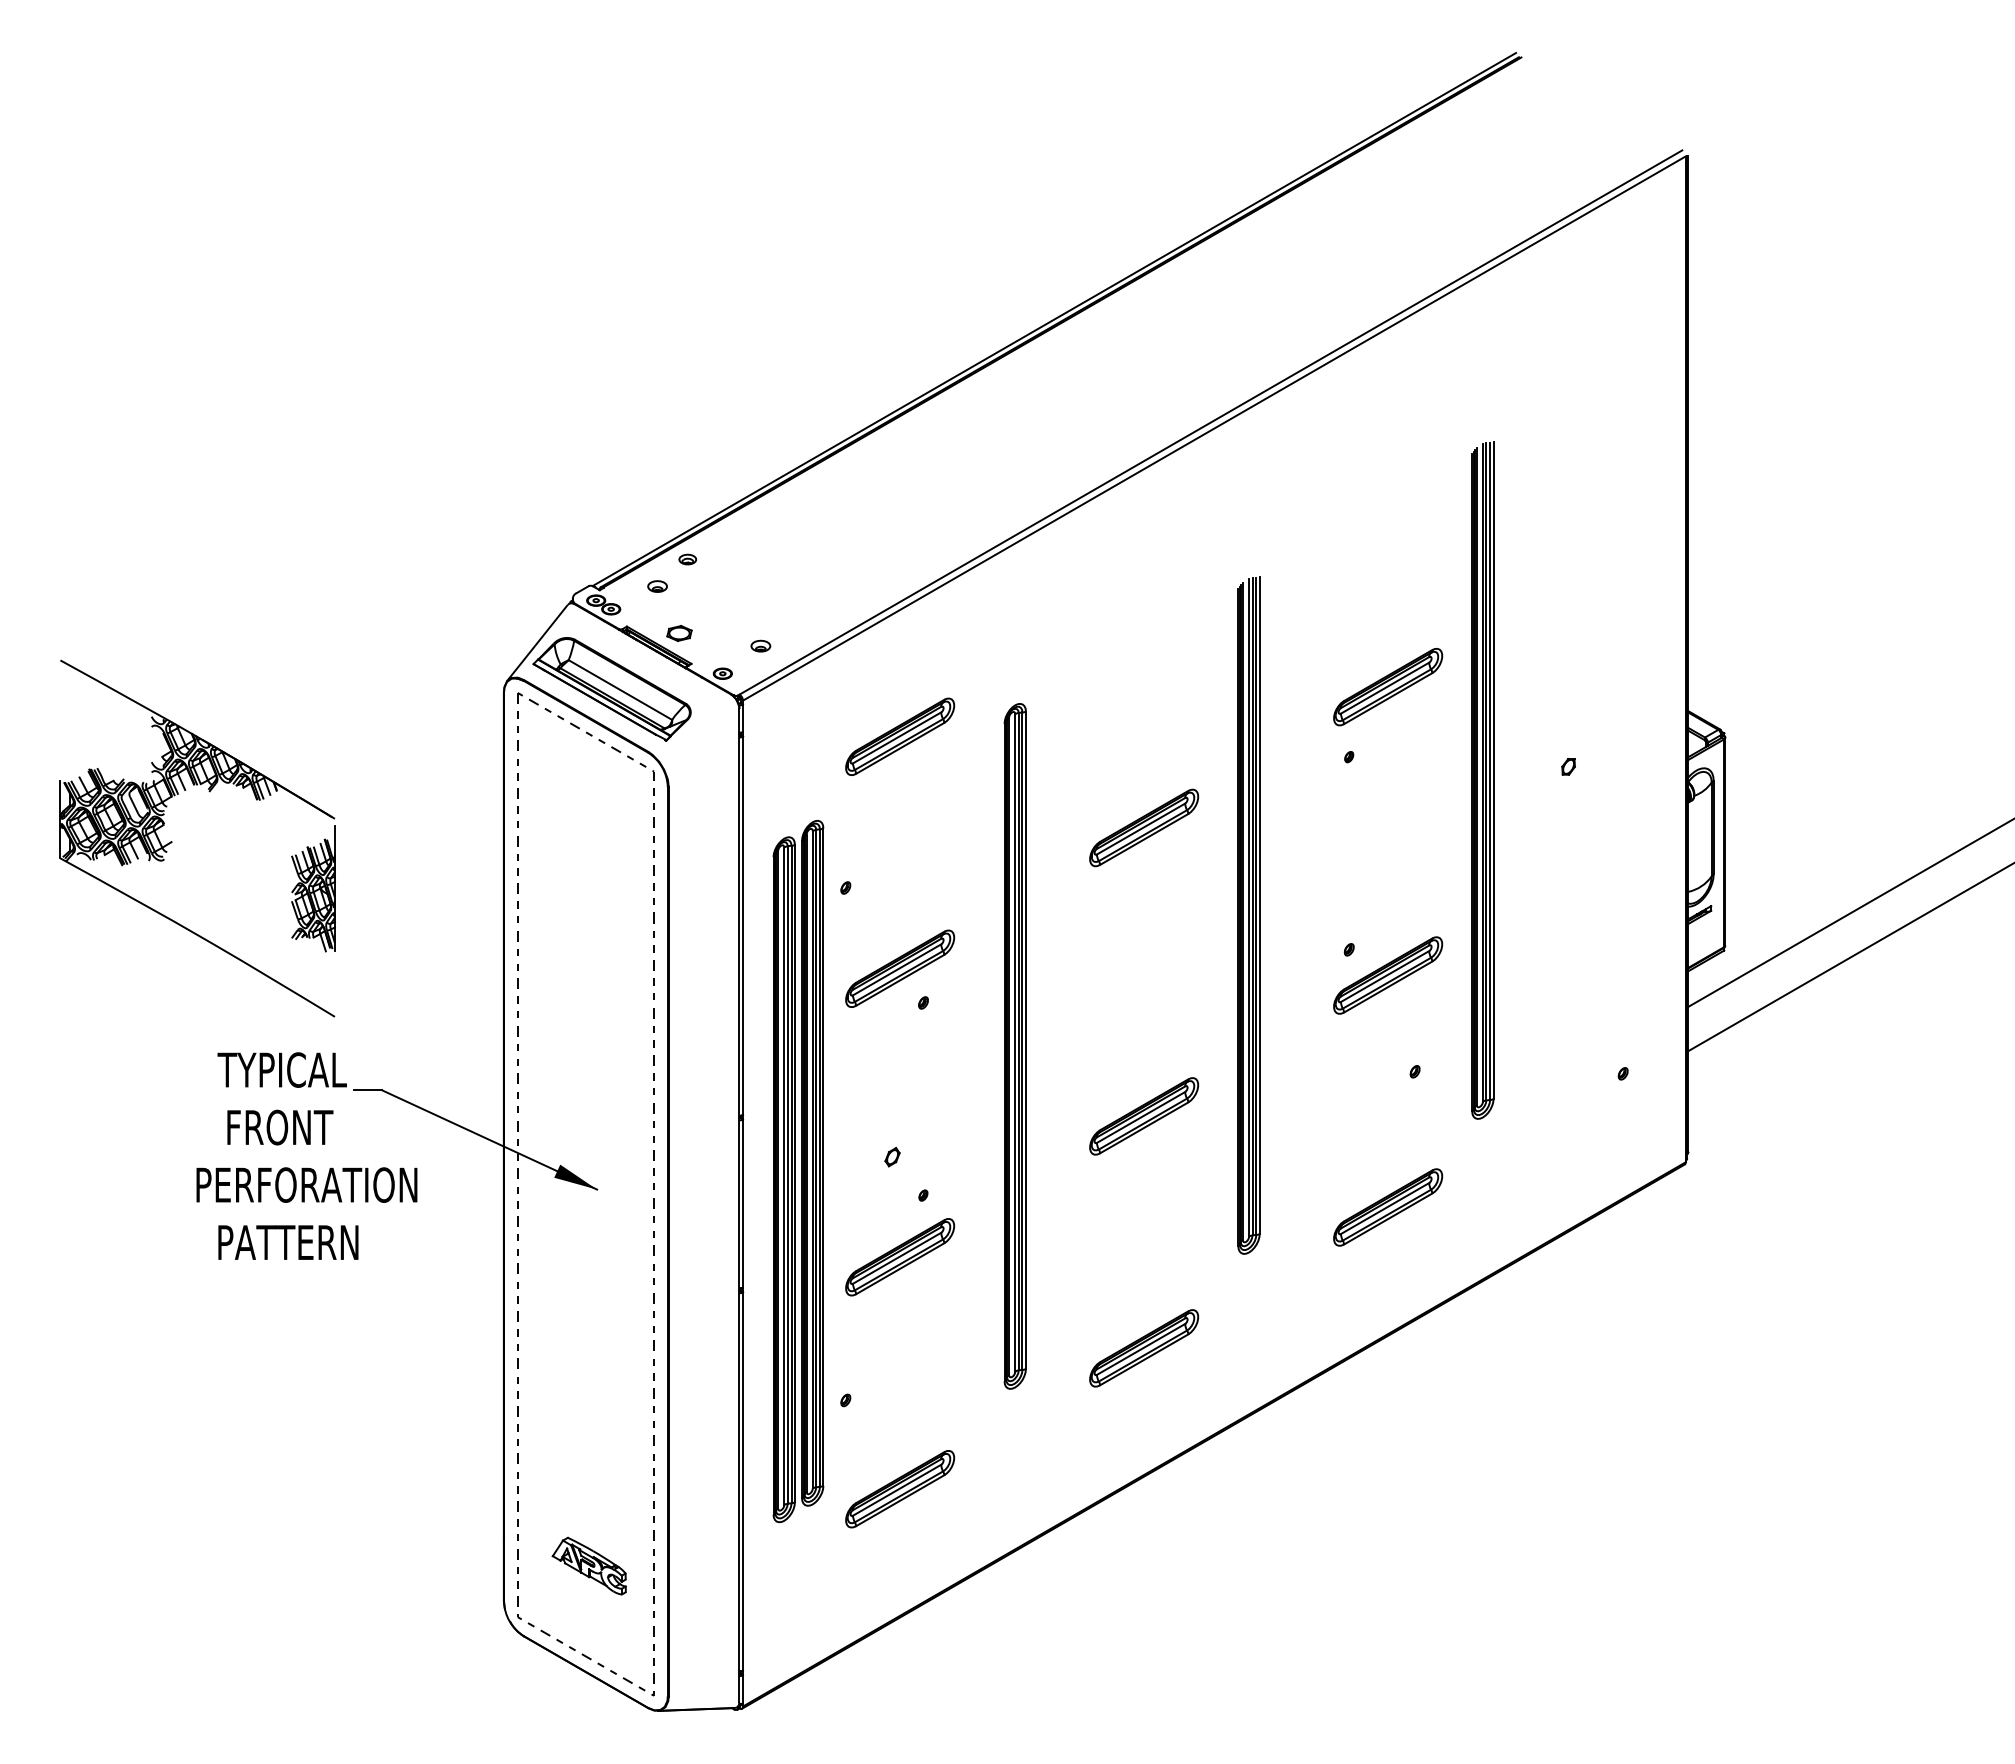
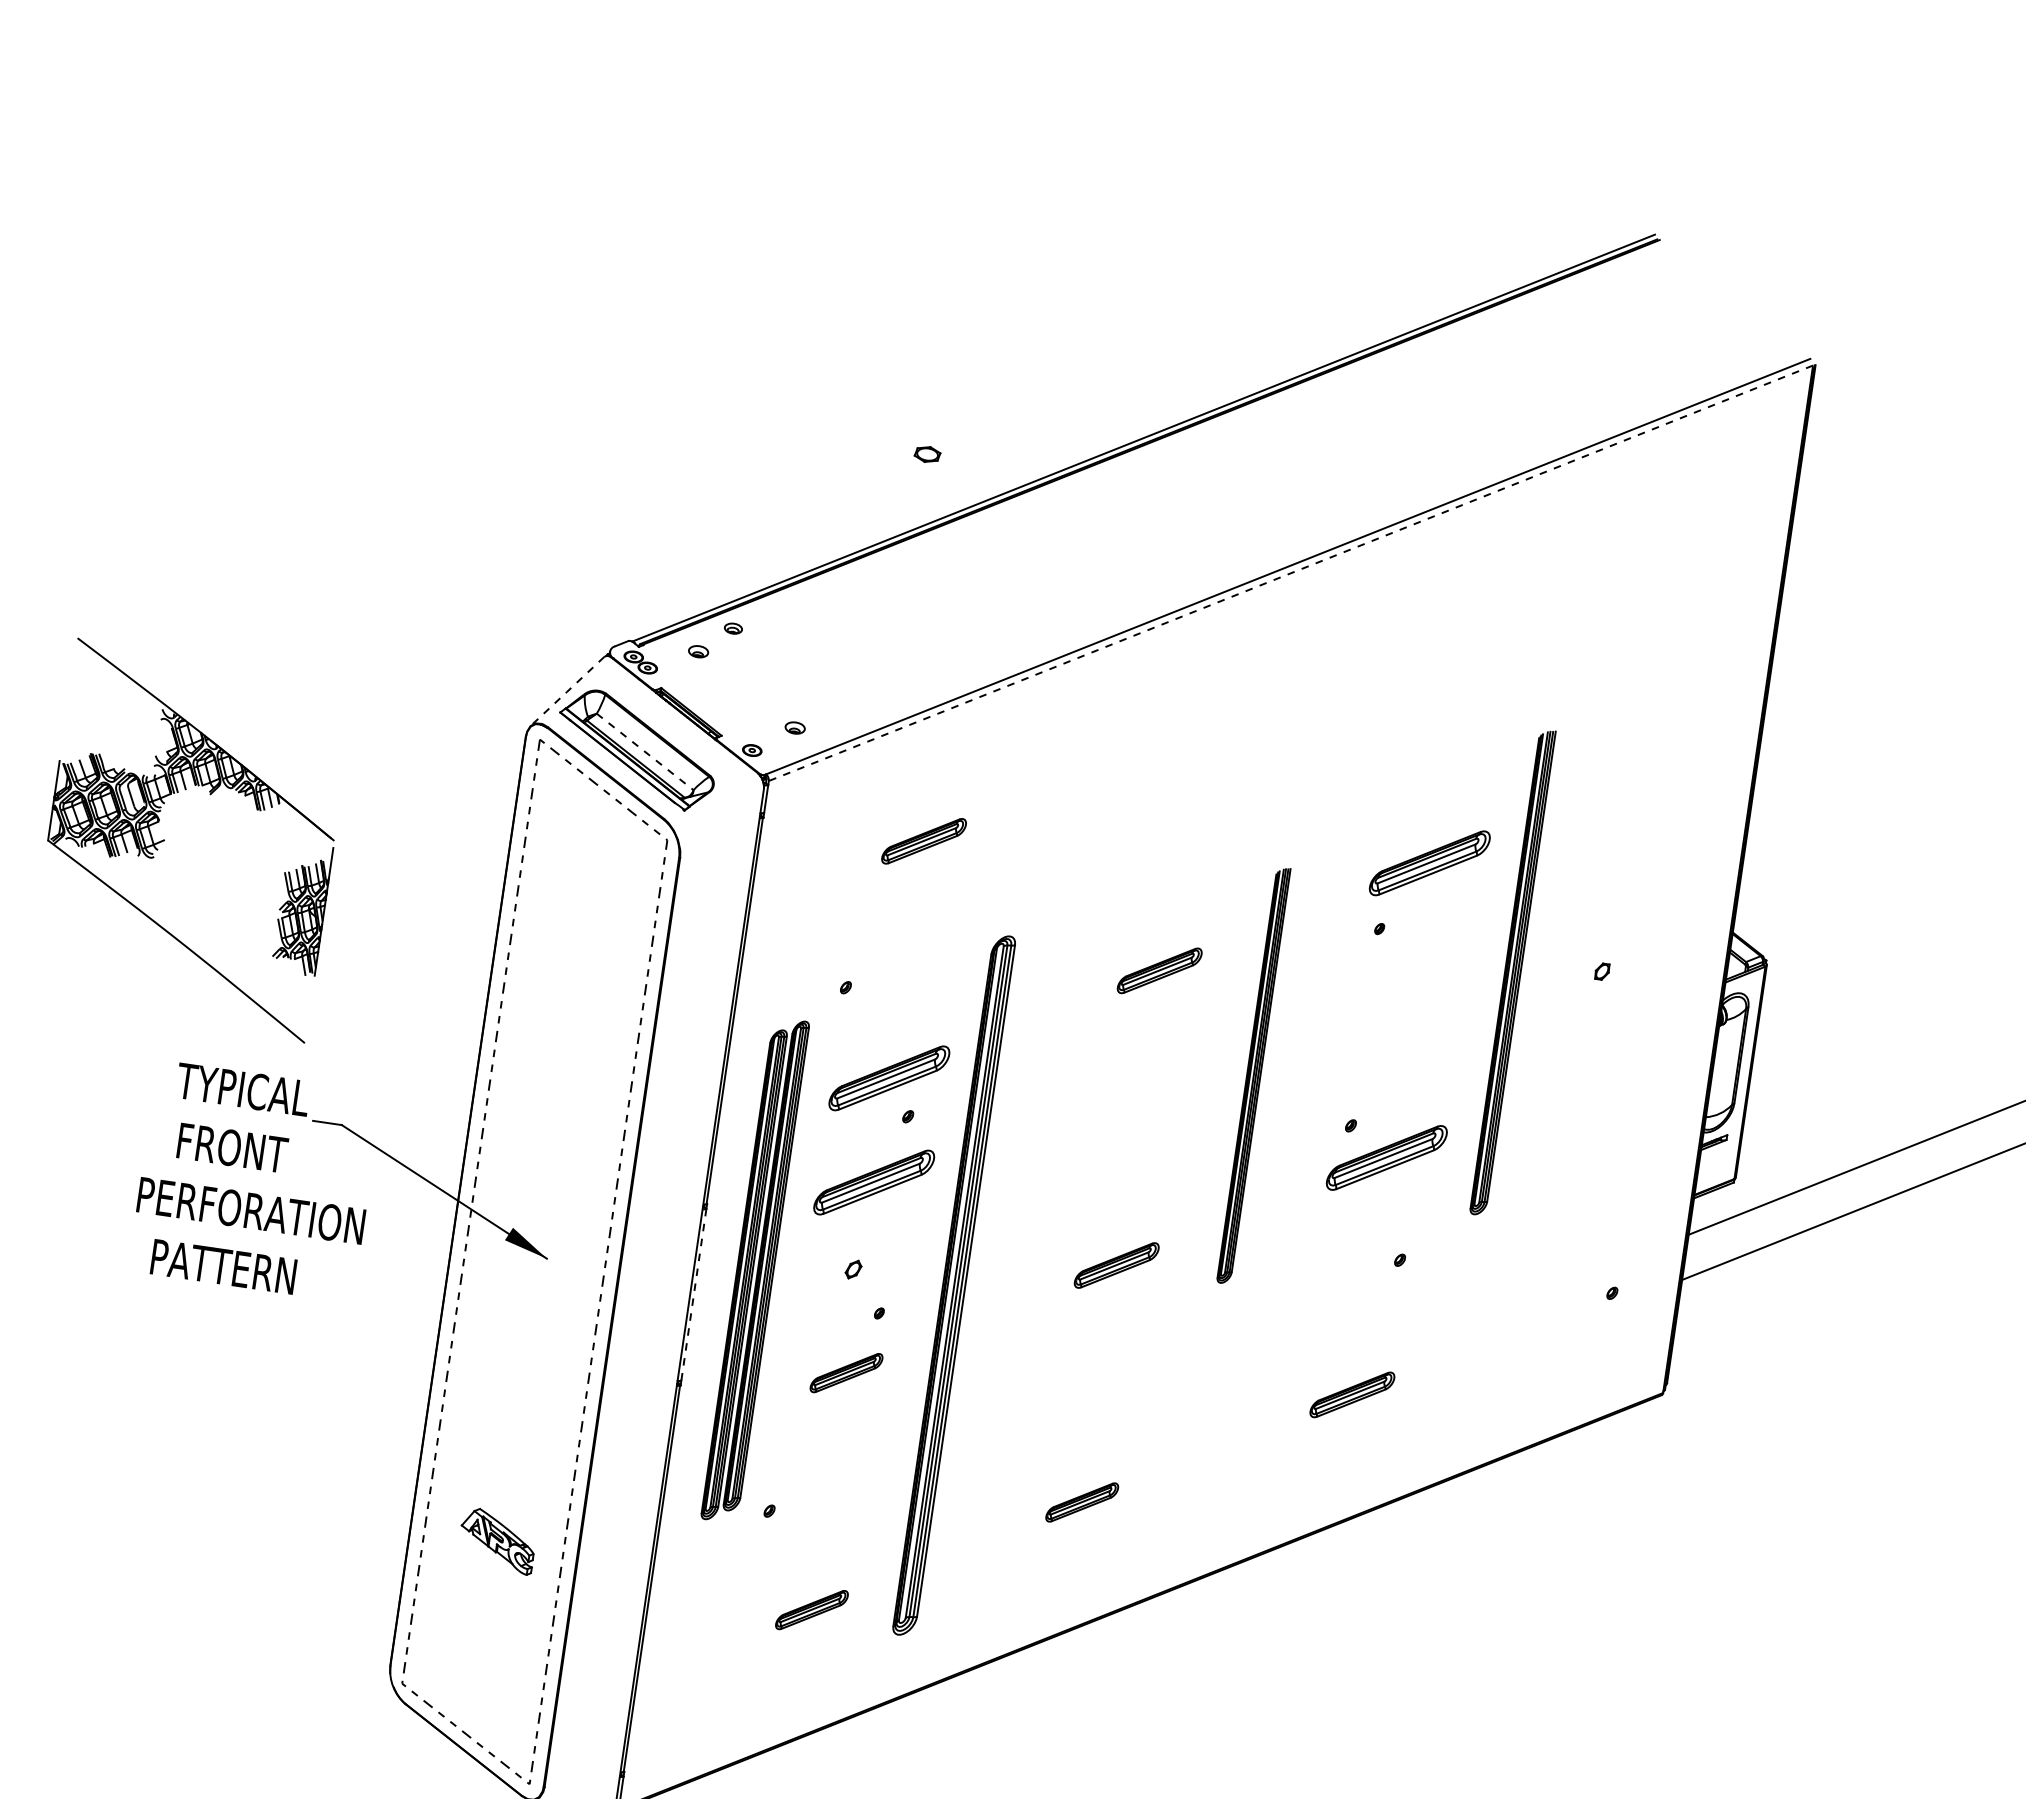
line: (1213, 428) -> (1289, 573), solid -> dashed
part: (679, 633) -> (927, 454), moved
line: (537, 643) -> (567, 692), solid -> dashed
line: (620, 690) -> (645, 752), solid -> dashed
part: (900, 736) -> (924, 841), size x0.7
part: (1482, 780) -> (1512, 972), size x0.7
part: (1144, 827) -> (1160, 970), size x0.7
part: (1248, 915) -> (1253, 1075), size x0.6
part: (1014, 1046) -> (953, 1285), moved
part: (900, 1070) -> (874, 1182), added
part: (1144, 1116) -> (1116, 1265), size x0.7
part: (798, 1171) -> (755, 1270), size x0.7
line: (743, 1204) -> (694, 1295), solid -> dashed
part: (1388, 1207) -> (1352, 1394), size x0.7
part: (900, 1257) -> (846, 1373), size x0.6
part: (1144, 1348) -> (1082, 1502), size x0.6
part: (900, 1489) -> (812, 1610), size x0.6
part: (588, 1565) -> (496, 1540), moved

